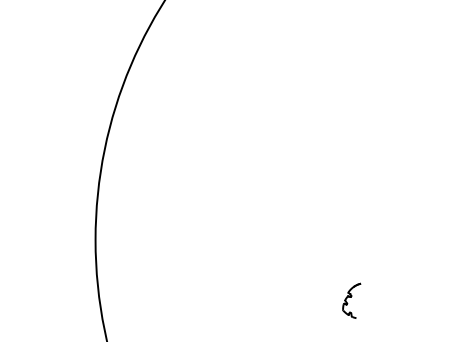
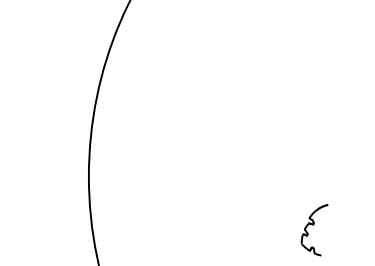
part: (351, 300) -> (314, 229), size x1.67

